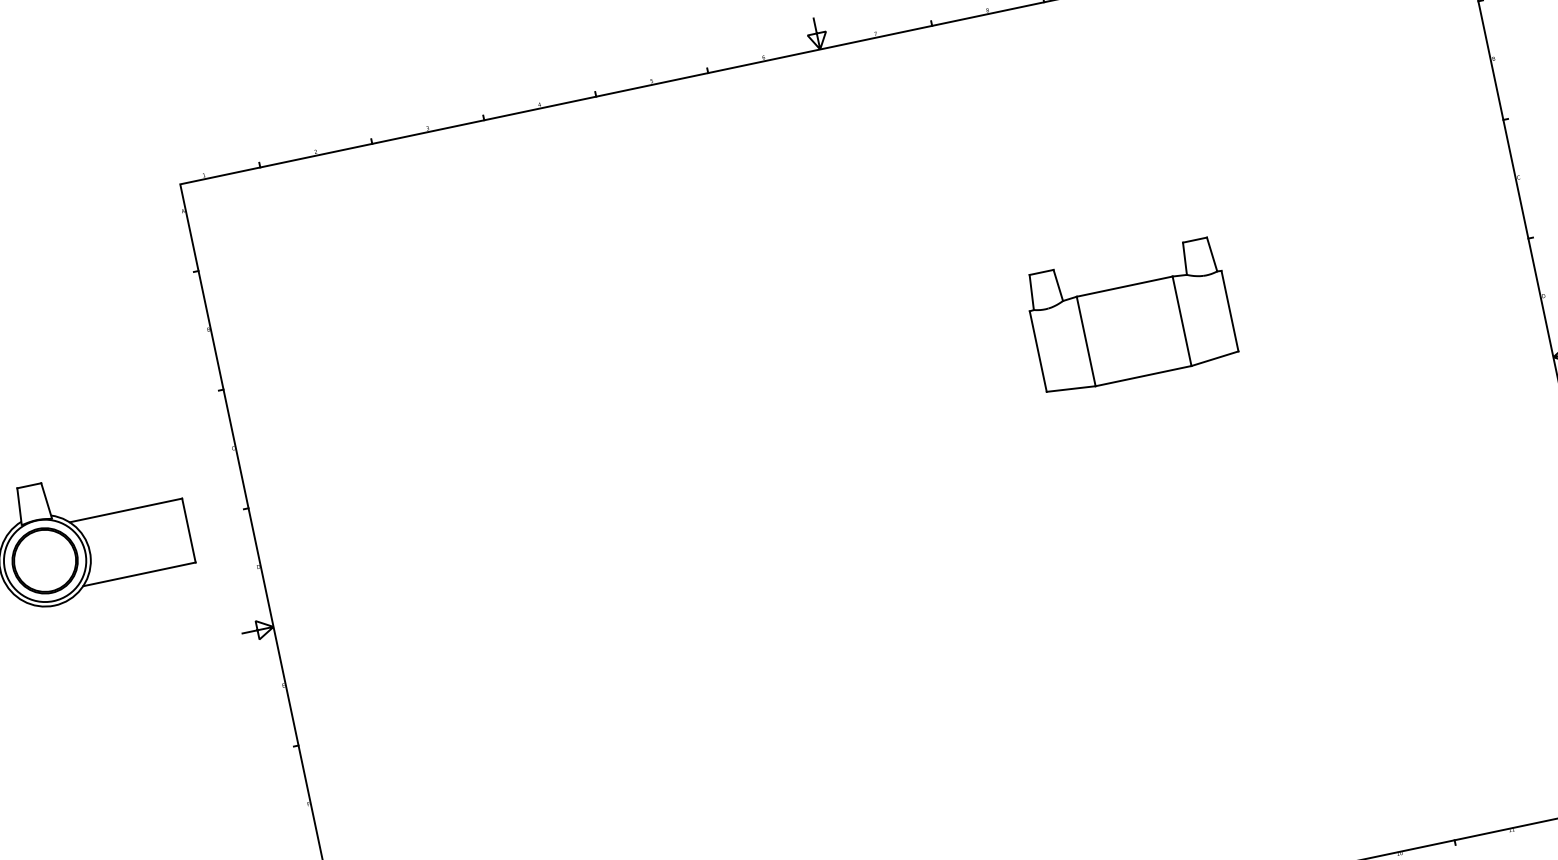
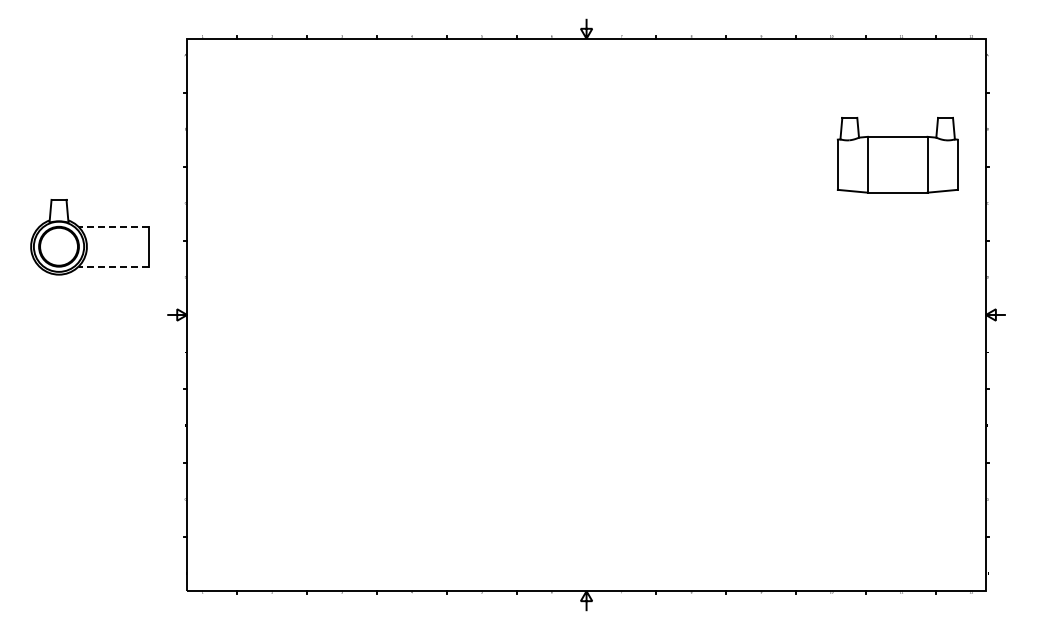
part: (1130, 316) -> (897, 155), moved
line: (125, 510) -> (113, 226), solid -> dashed
line: (139, 574) -> (113, 266), solid -> dashed

